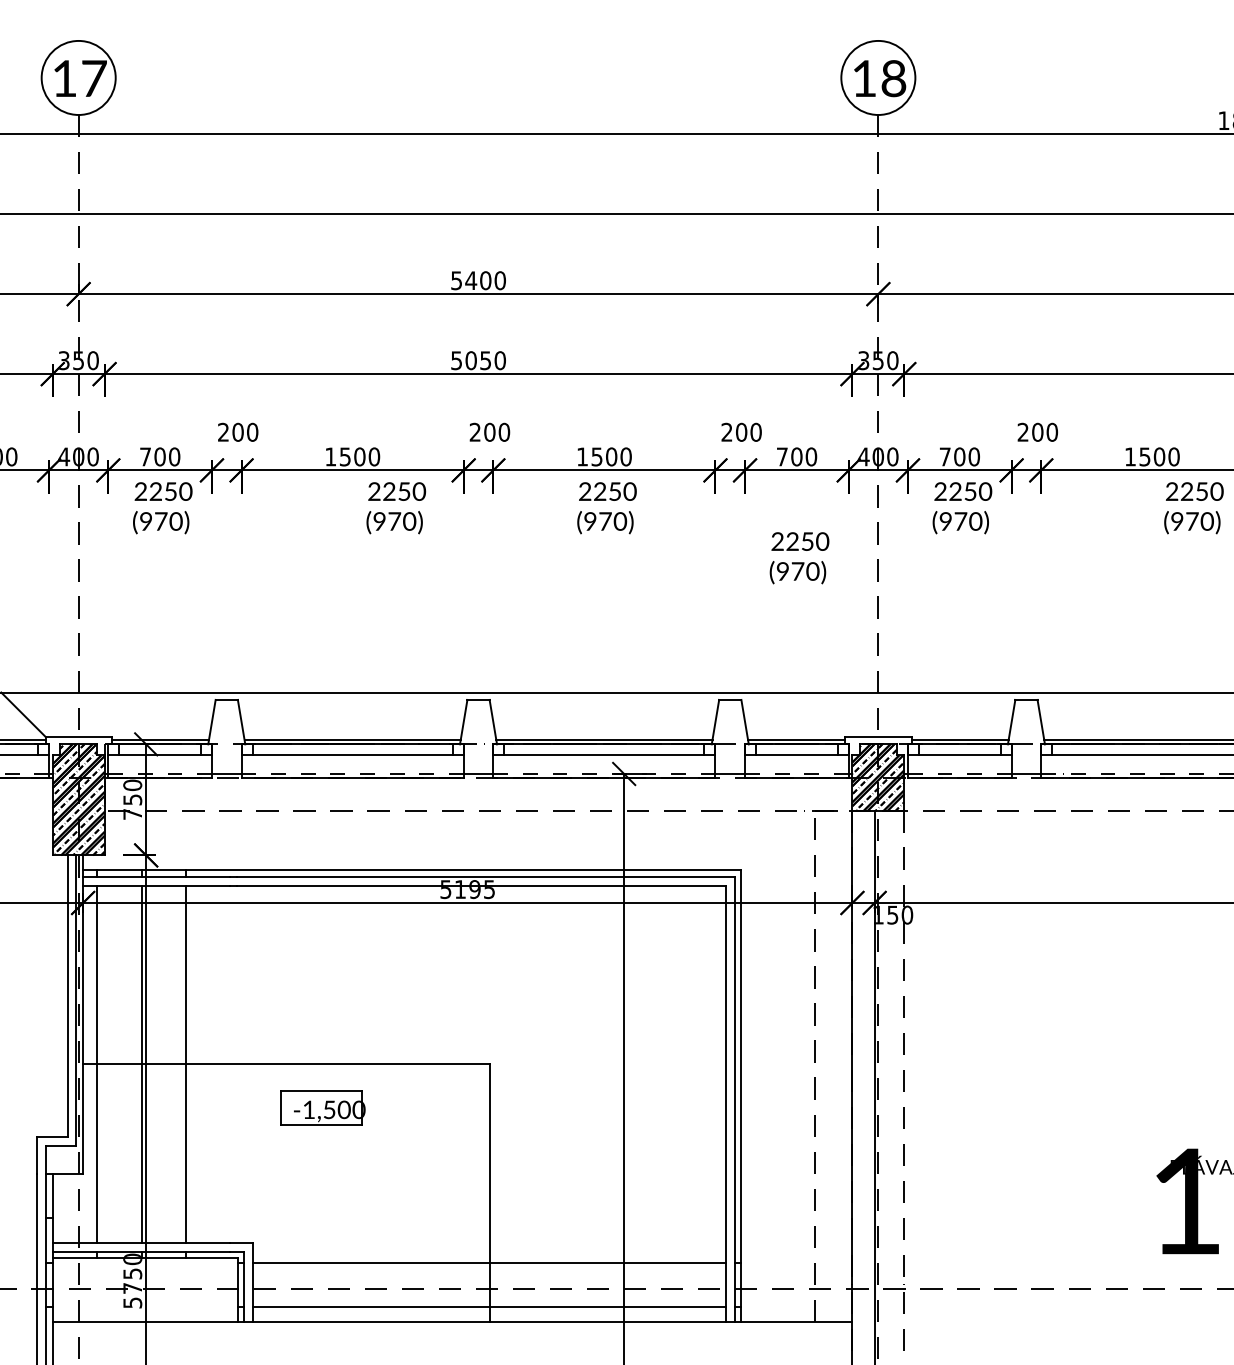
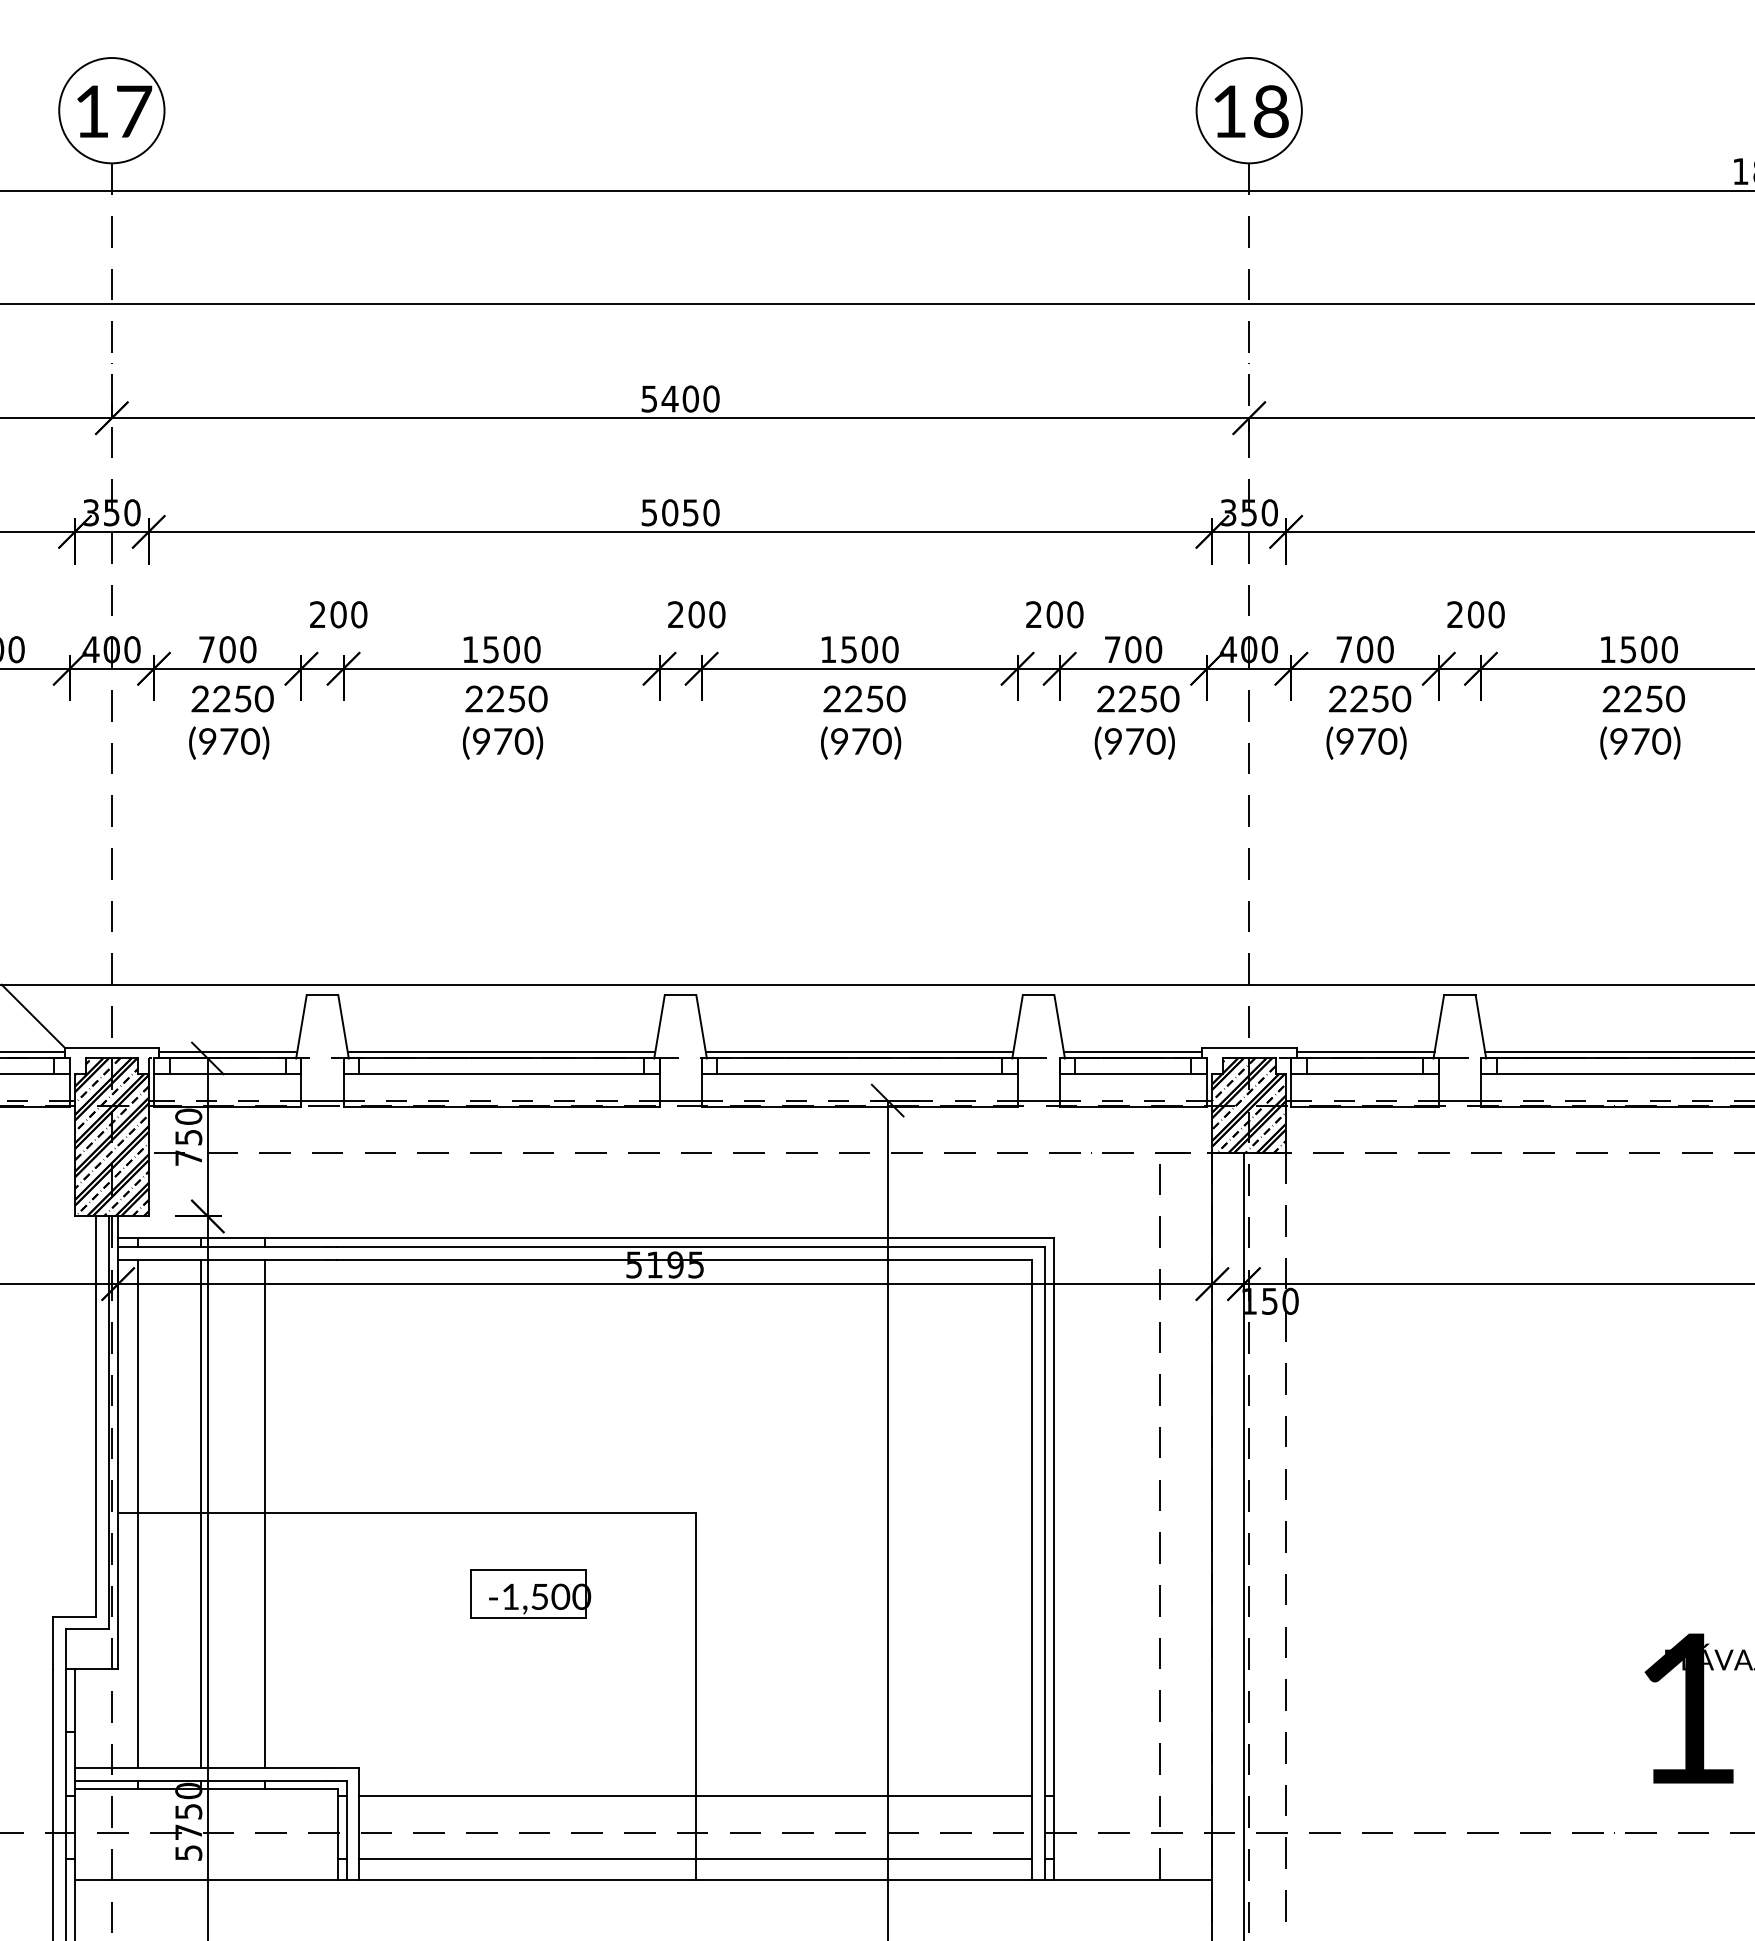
text: (396, 508) -> (505, 723), moved
text: (1193, 508) -> (1641, 723), moved
text: (799, 558) -> (1137, 723), moved
part: (322, 1107) -> (529, 1593), moved

